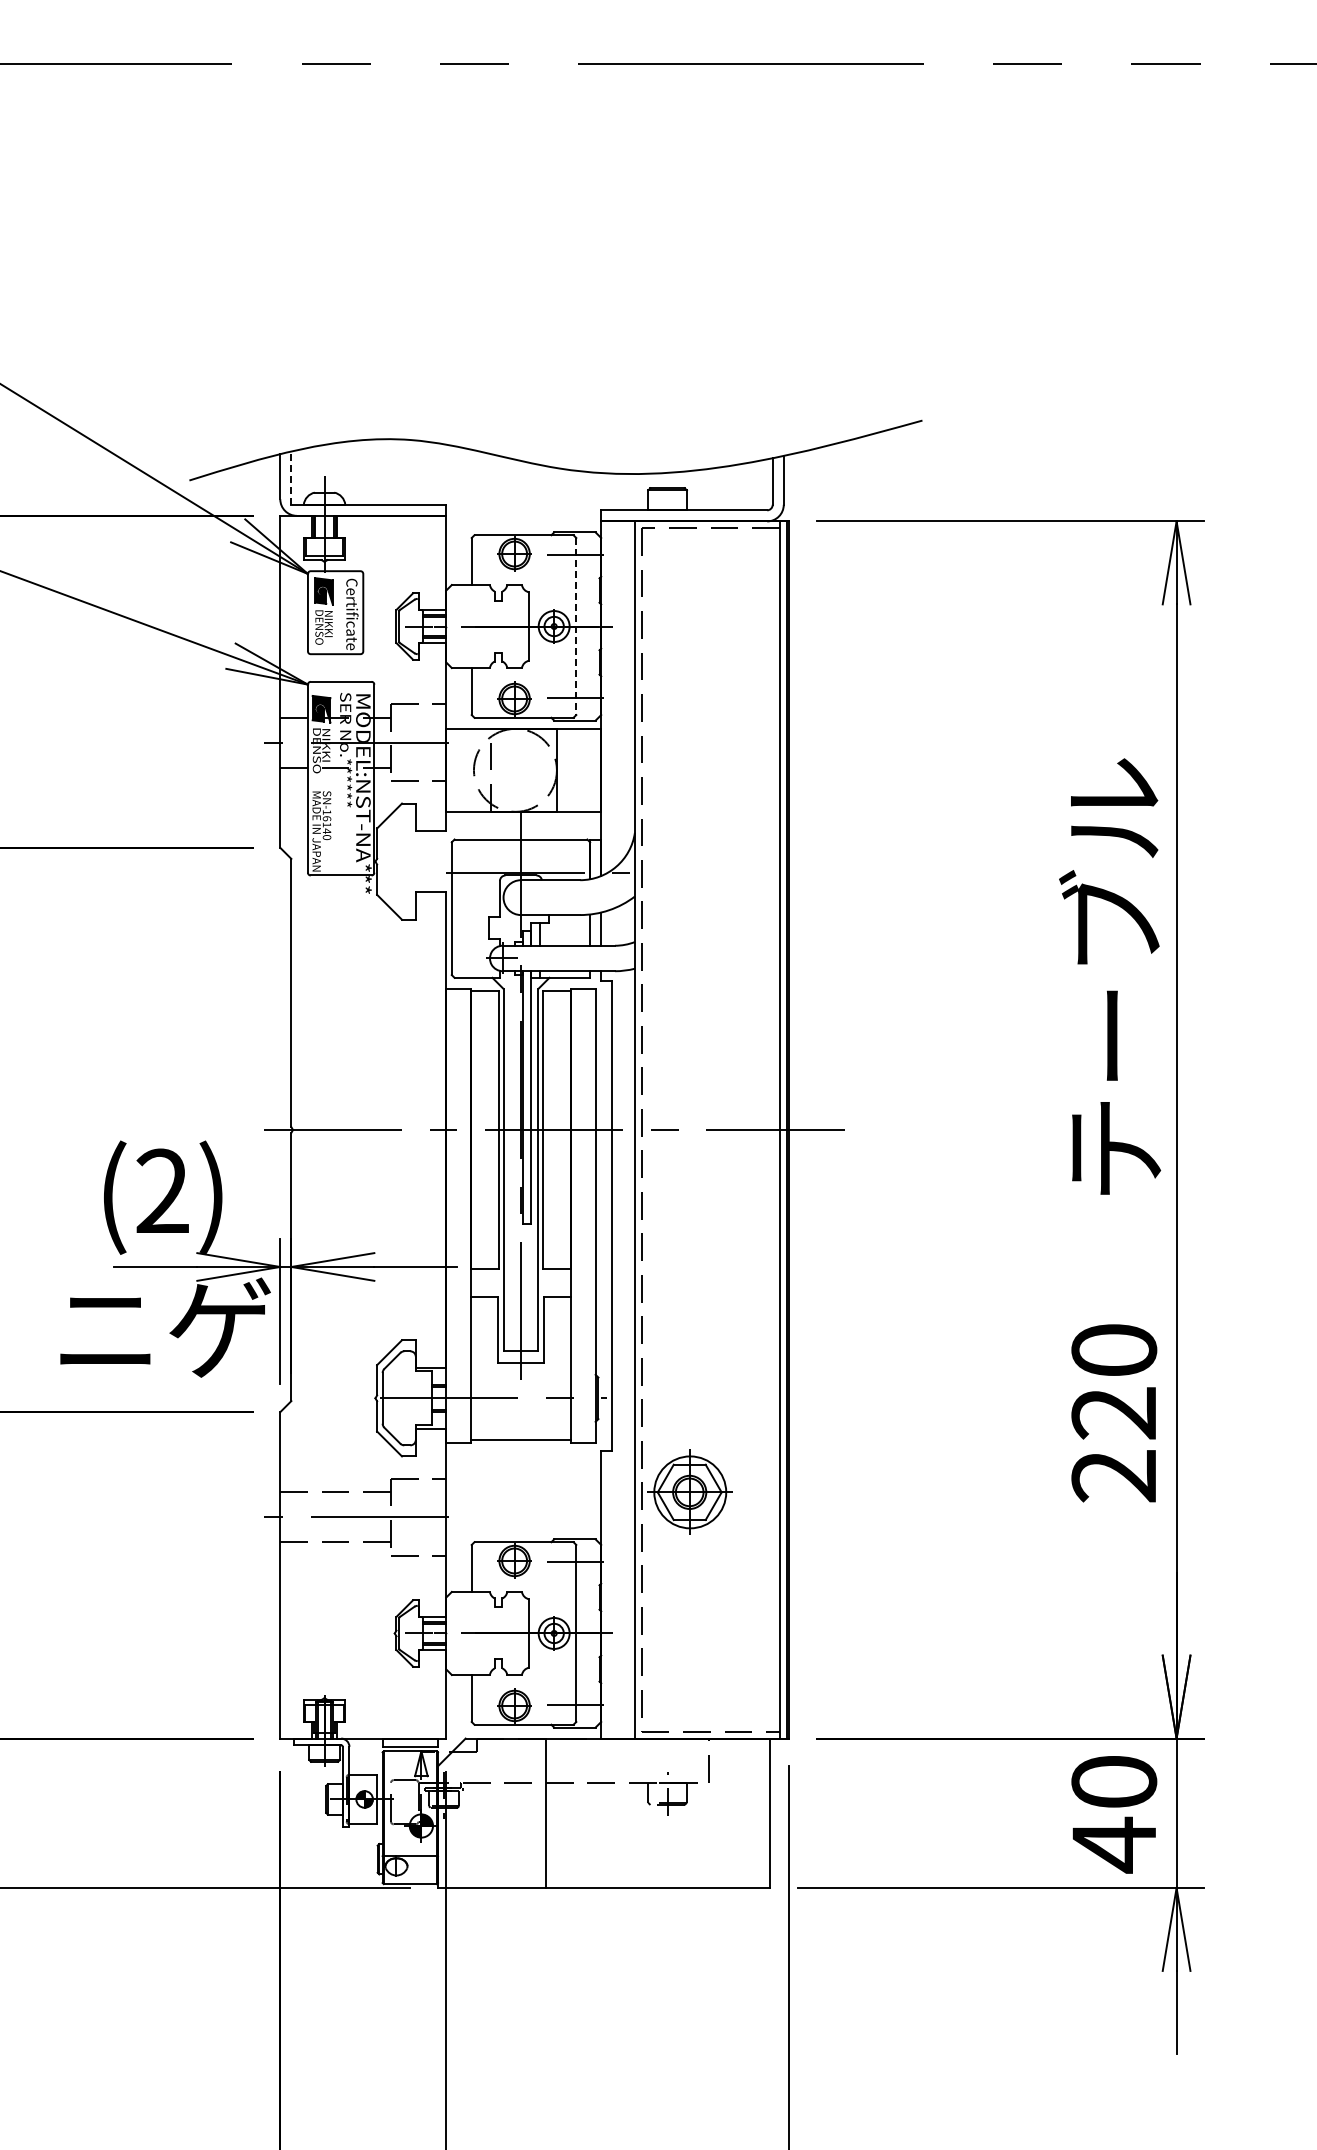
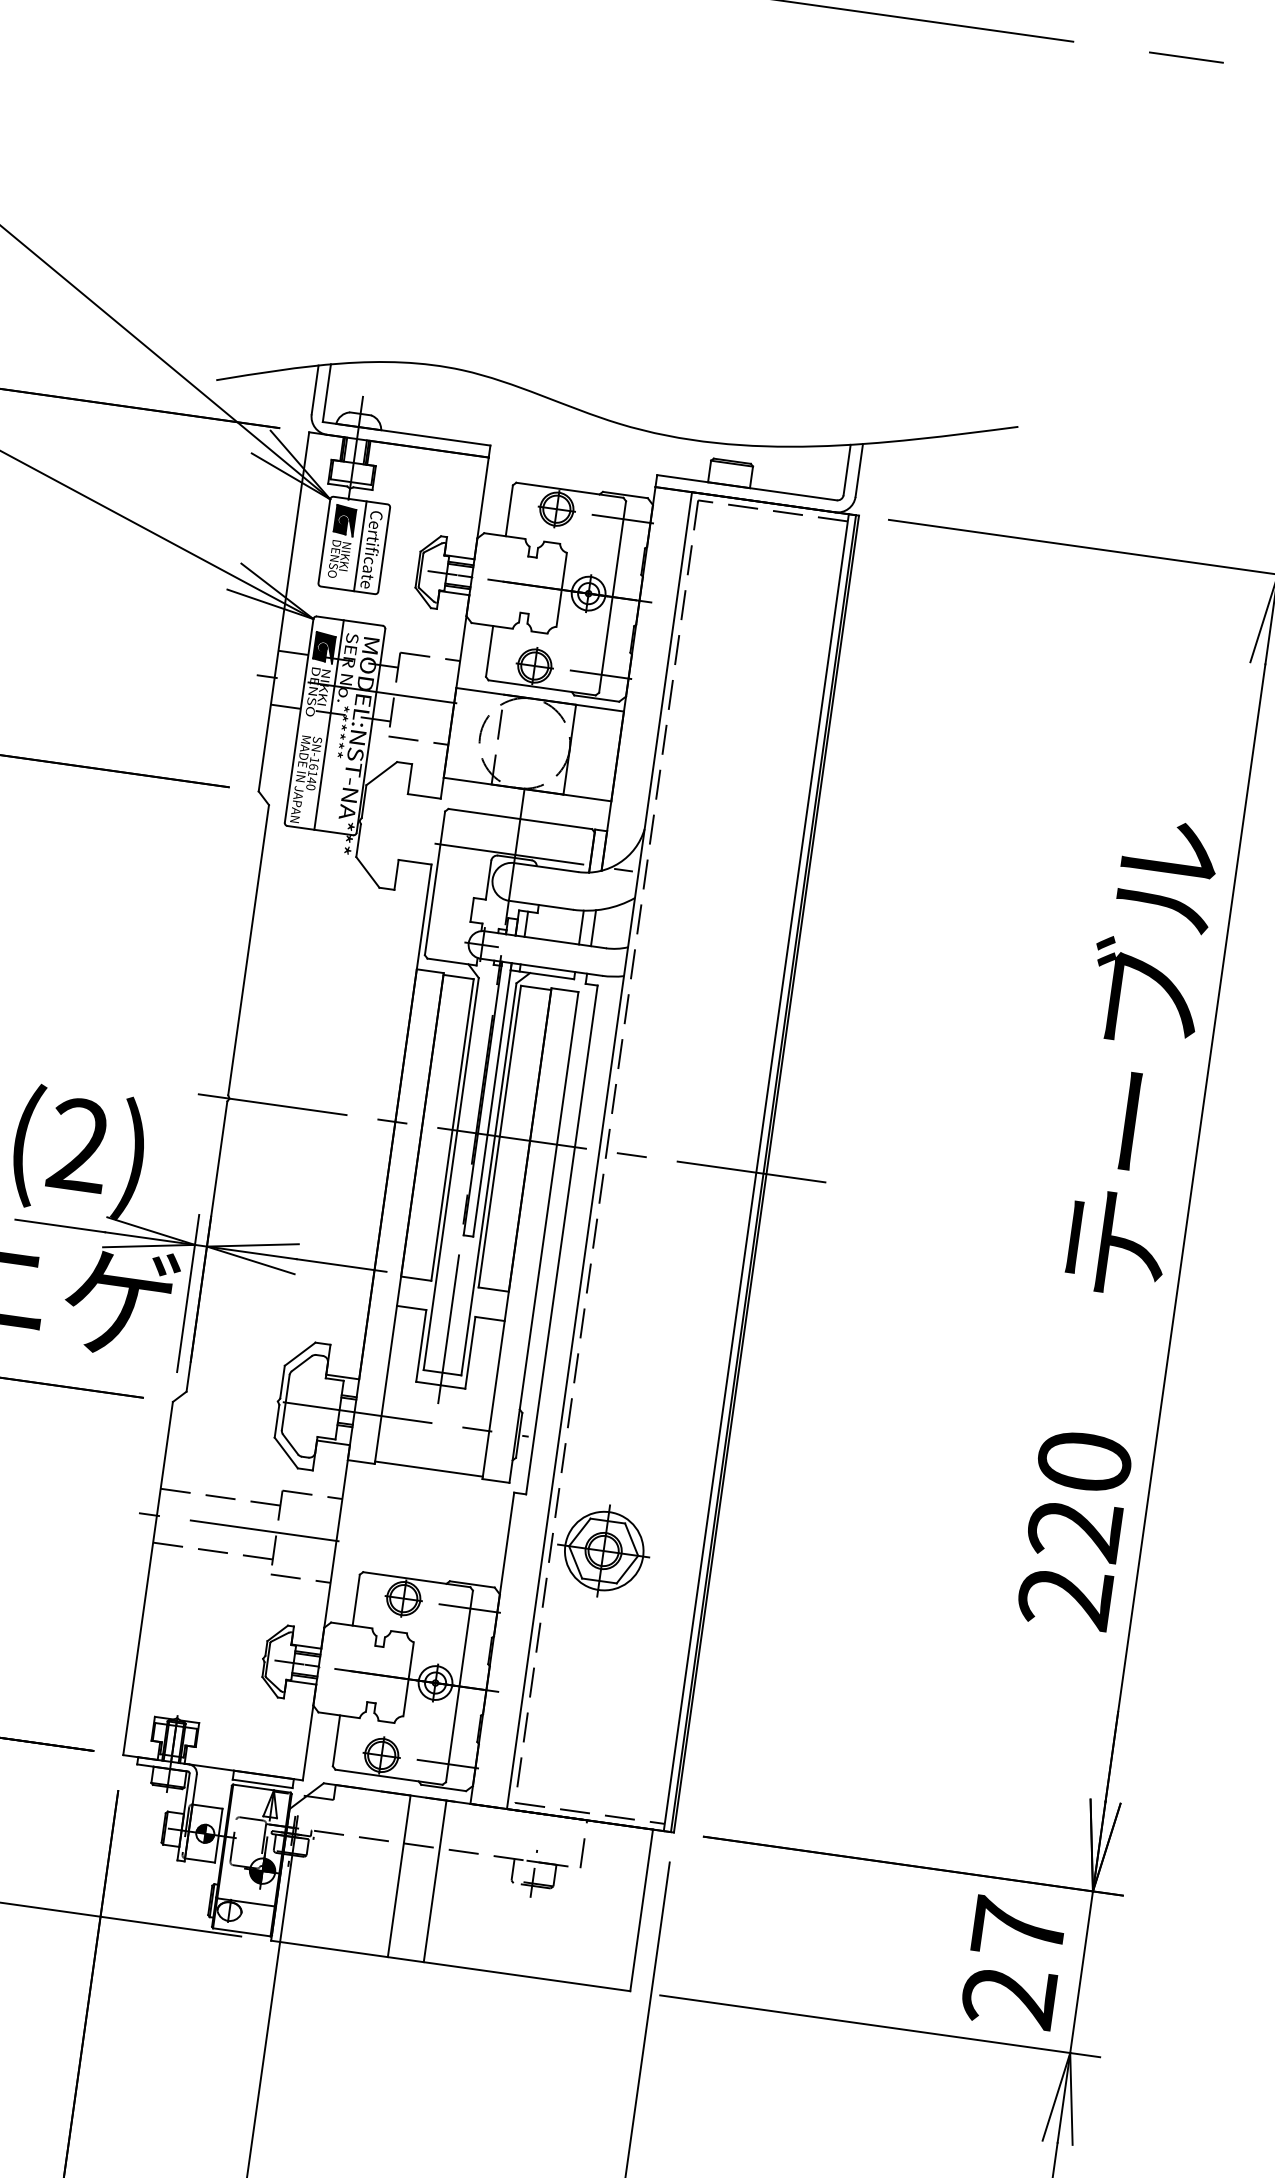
line: (291, 478) -> (326, 393), dashed -> solid
line: (341, 612) -> (360, 546), added
line: (576, 626) -> (612, 597), dashed -> solid
line: (335, 778) -> (328, 724), added
line: (579, 1812) -> (435, 1880), added
text: (1114, 1814) -> (1014, 1964), 40 -> 27

